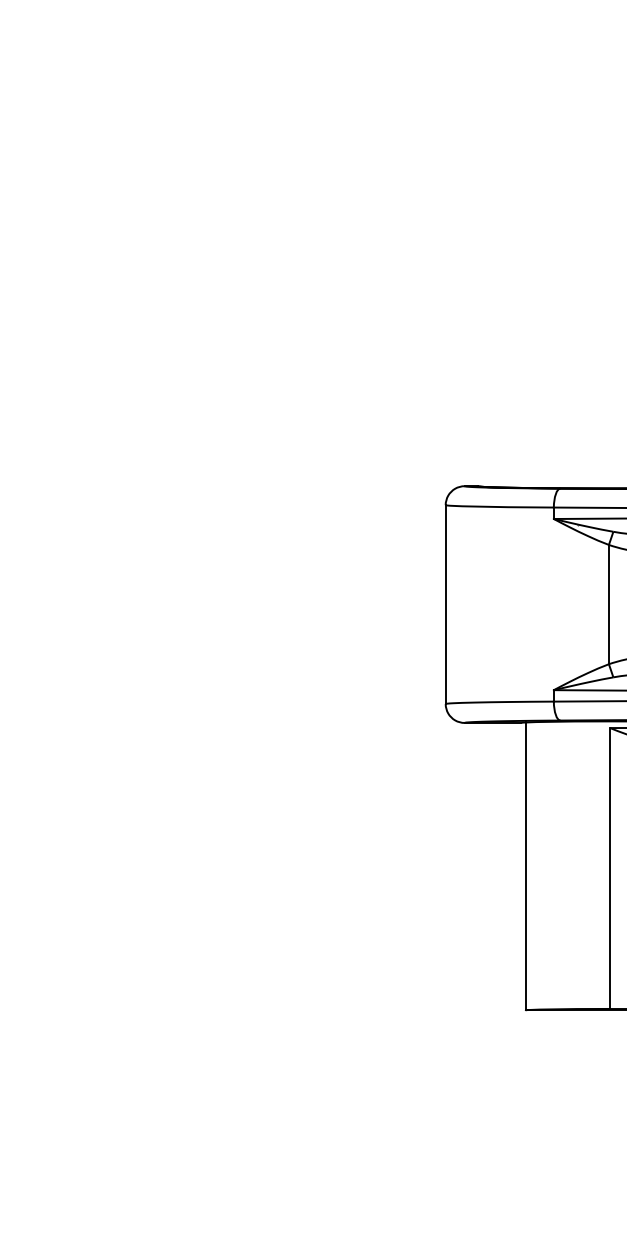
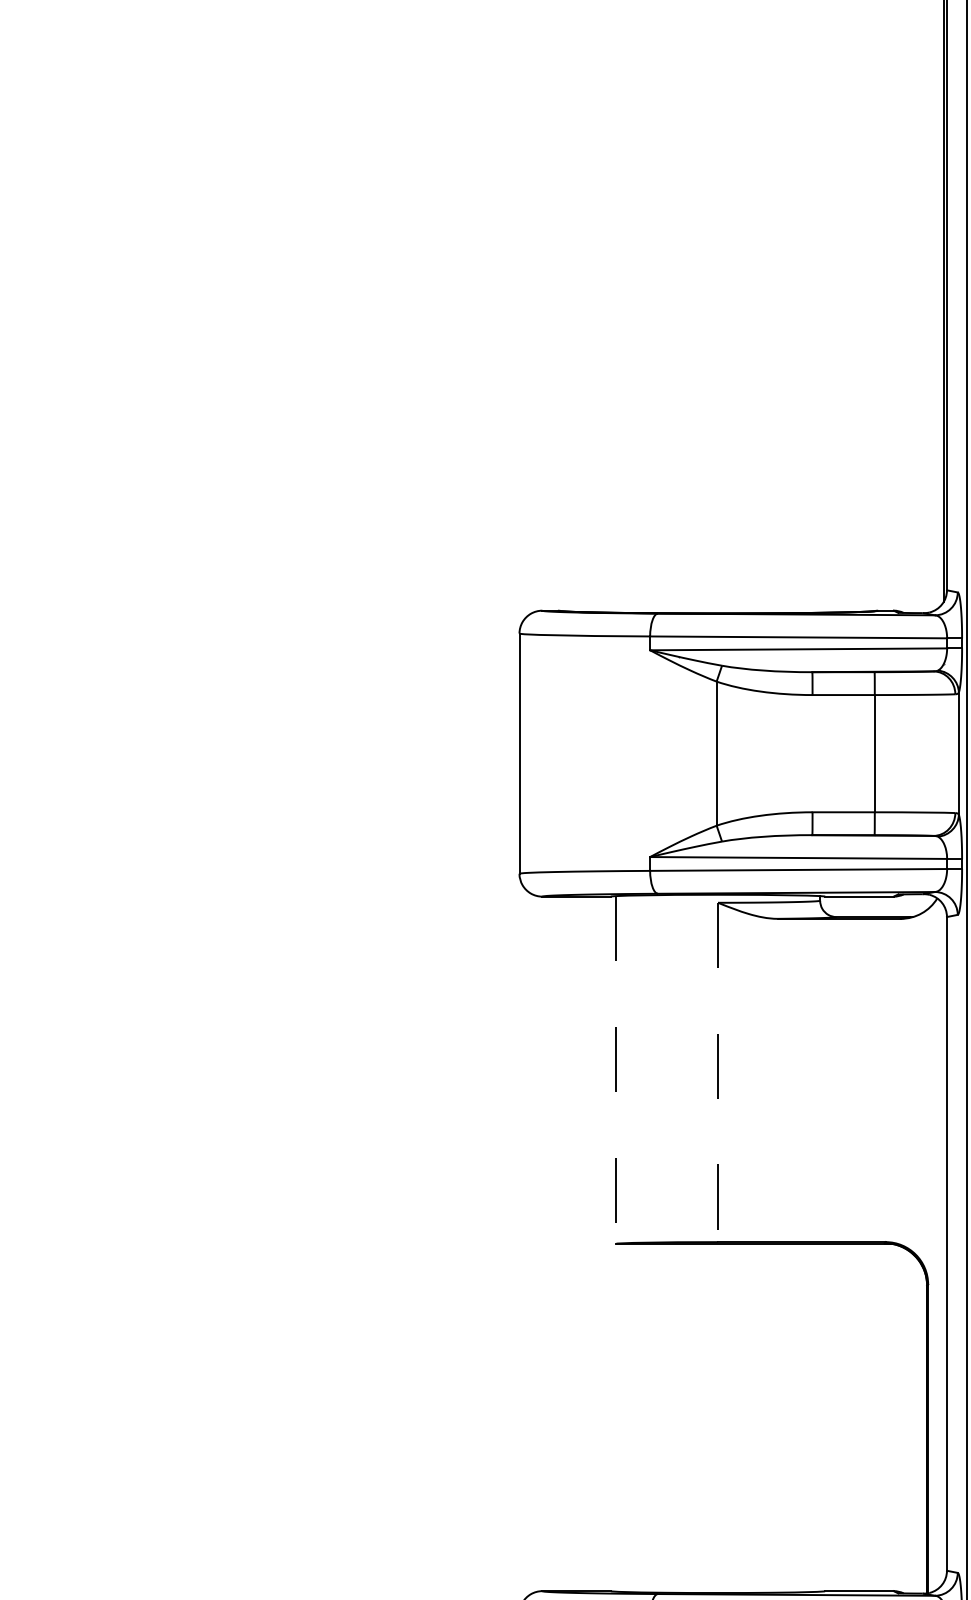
line: (525, 866) -> (615, 1069), solid -> dashed
line: (610, 868) -> (718, 1072), solid -> dashed

